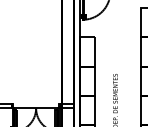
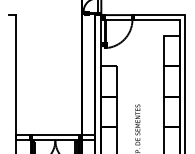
line: (36, 103) -> (55, 135), added

